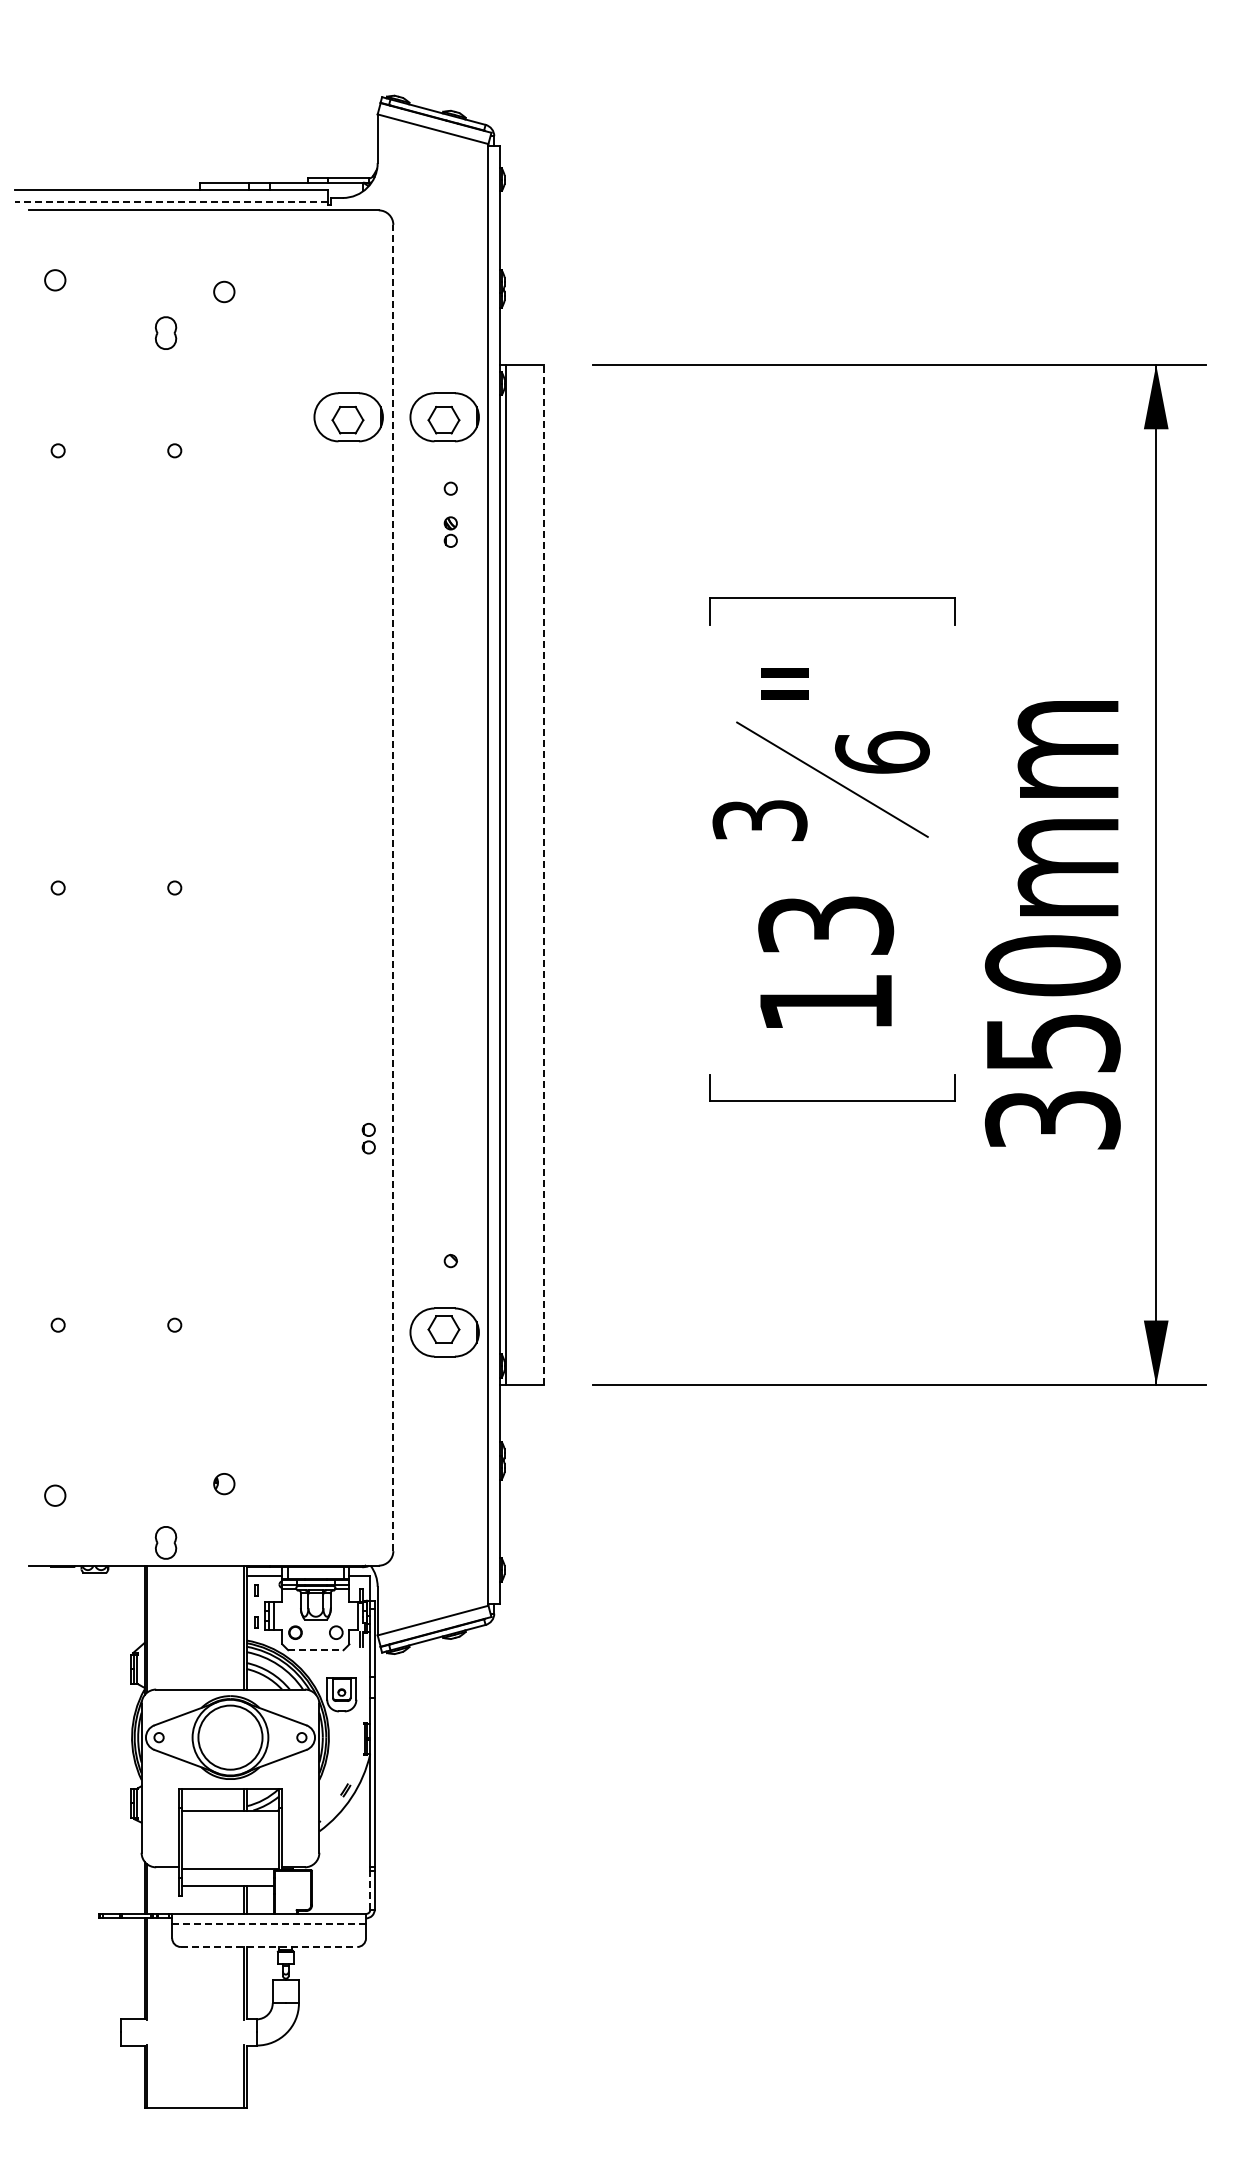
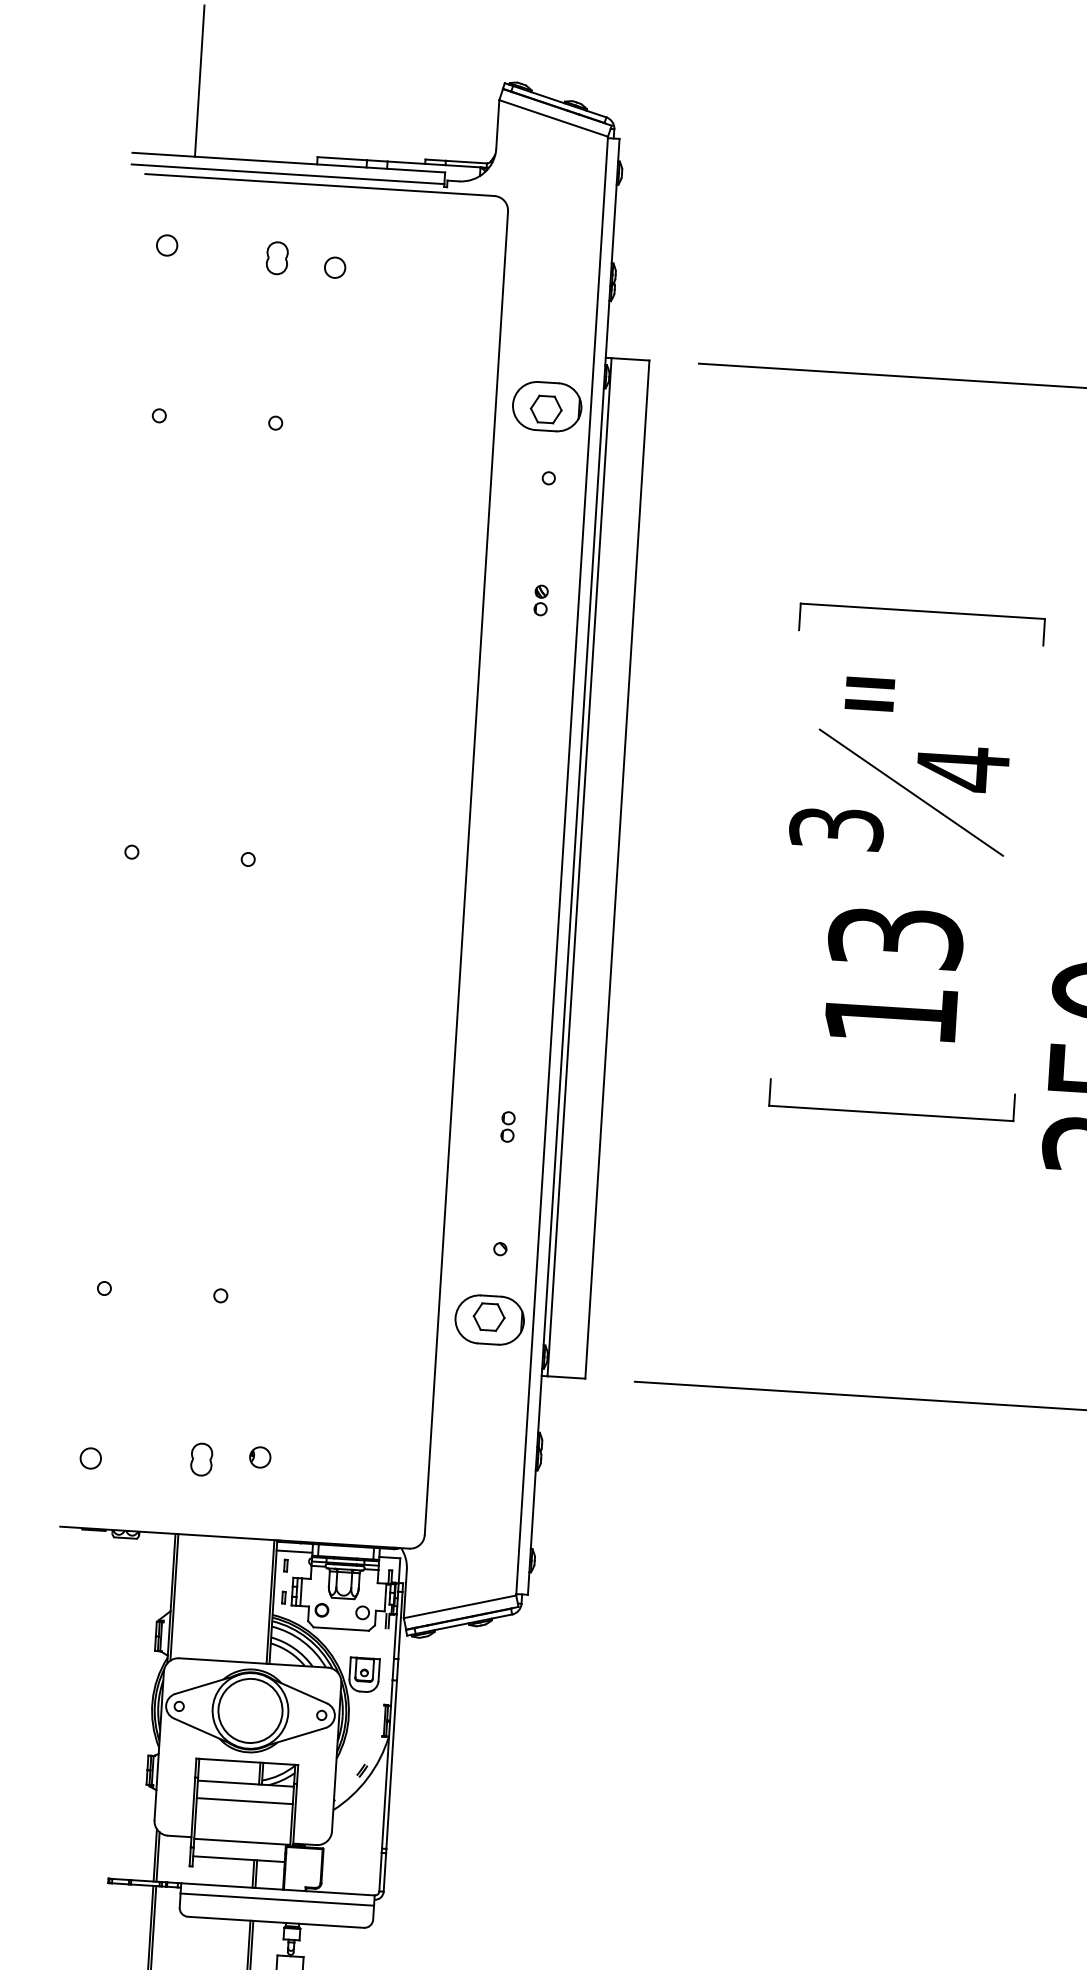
line: (77, 113) -> (199, 80), added
line: (171, 201) -> (288, 174), dashed -> solid
part: (165, 332) -> (276, 257), moved
part: (348, 417) -> (451, 400), removed
part: (450, 531) -> (540, 599), moved
text: (882, 752) -> (963, 768), 6 -> 4
line: (543, 874) -> (617, 869), dashed -> solid
line: (393, 887) -> (466, 872), dashed -> solid
part: (368, 1138) -> (507, 1126), moved
part: (165, 1542) -> (201, 1459), moved
line: (315, 1650) -> (340, 1629), dashed -> solid
line: (230, 1828) -> (244, 1801), added
line: (370, 1889) -> (380, 1871), dashed -> solid
line: (269, 1924) -> (277, 1899), dashed -> solid
line: (269, 1946) -> (276, 1921), dashed -> solid

